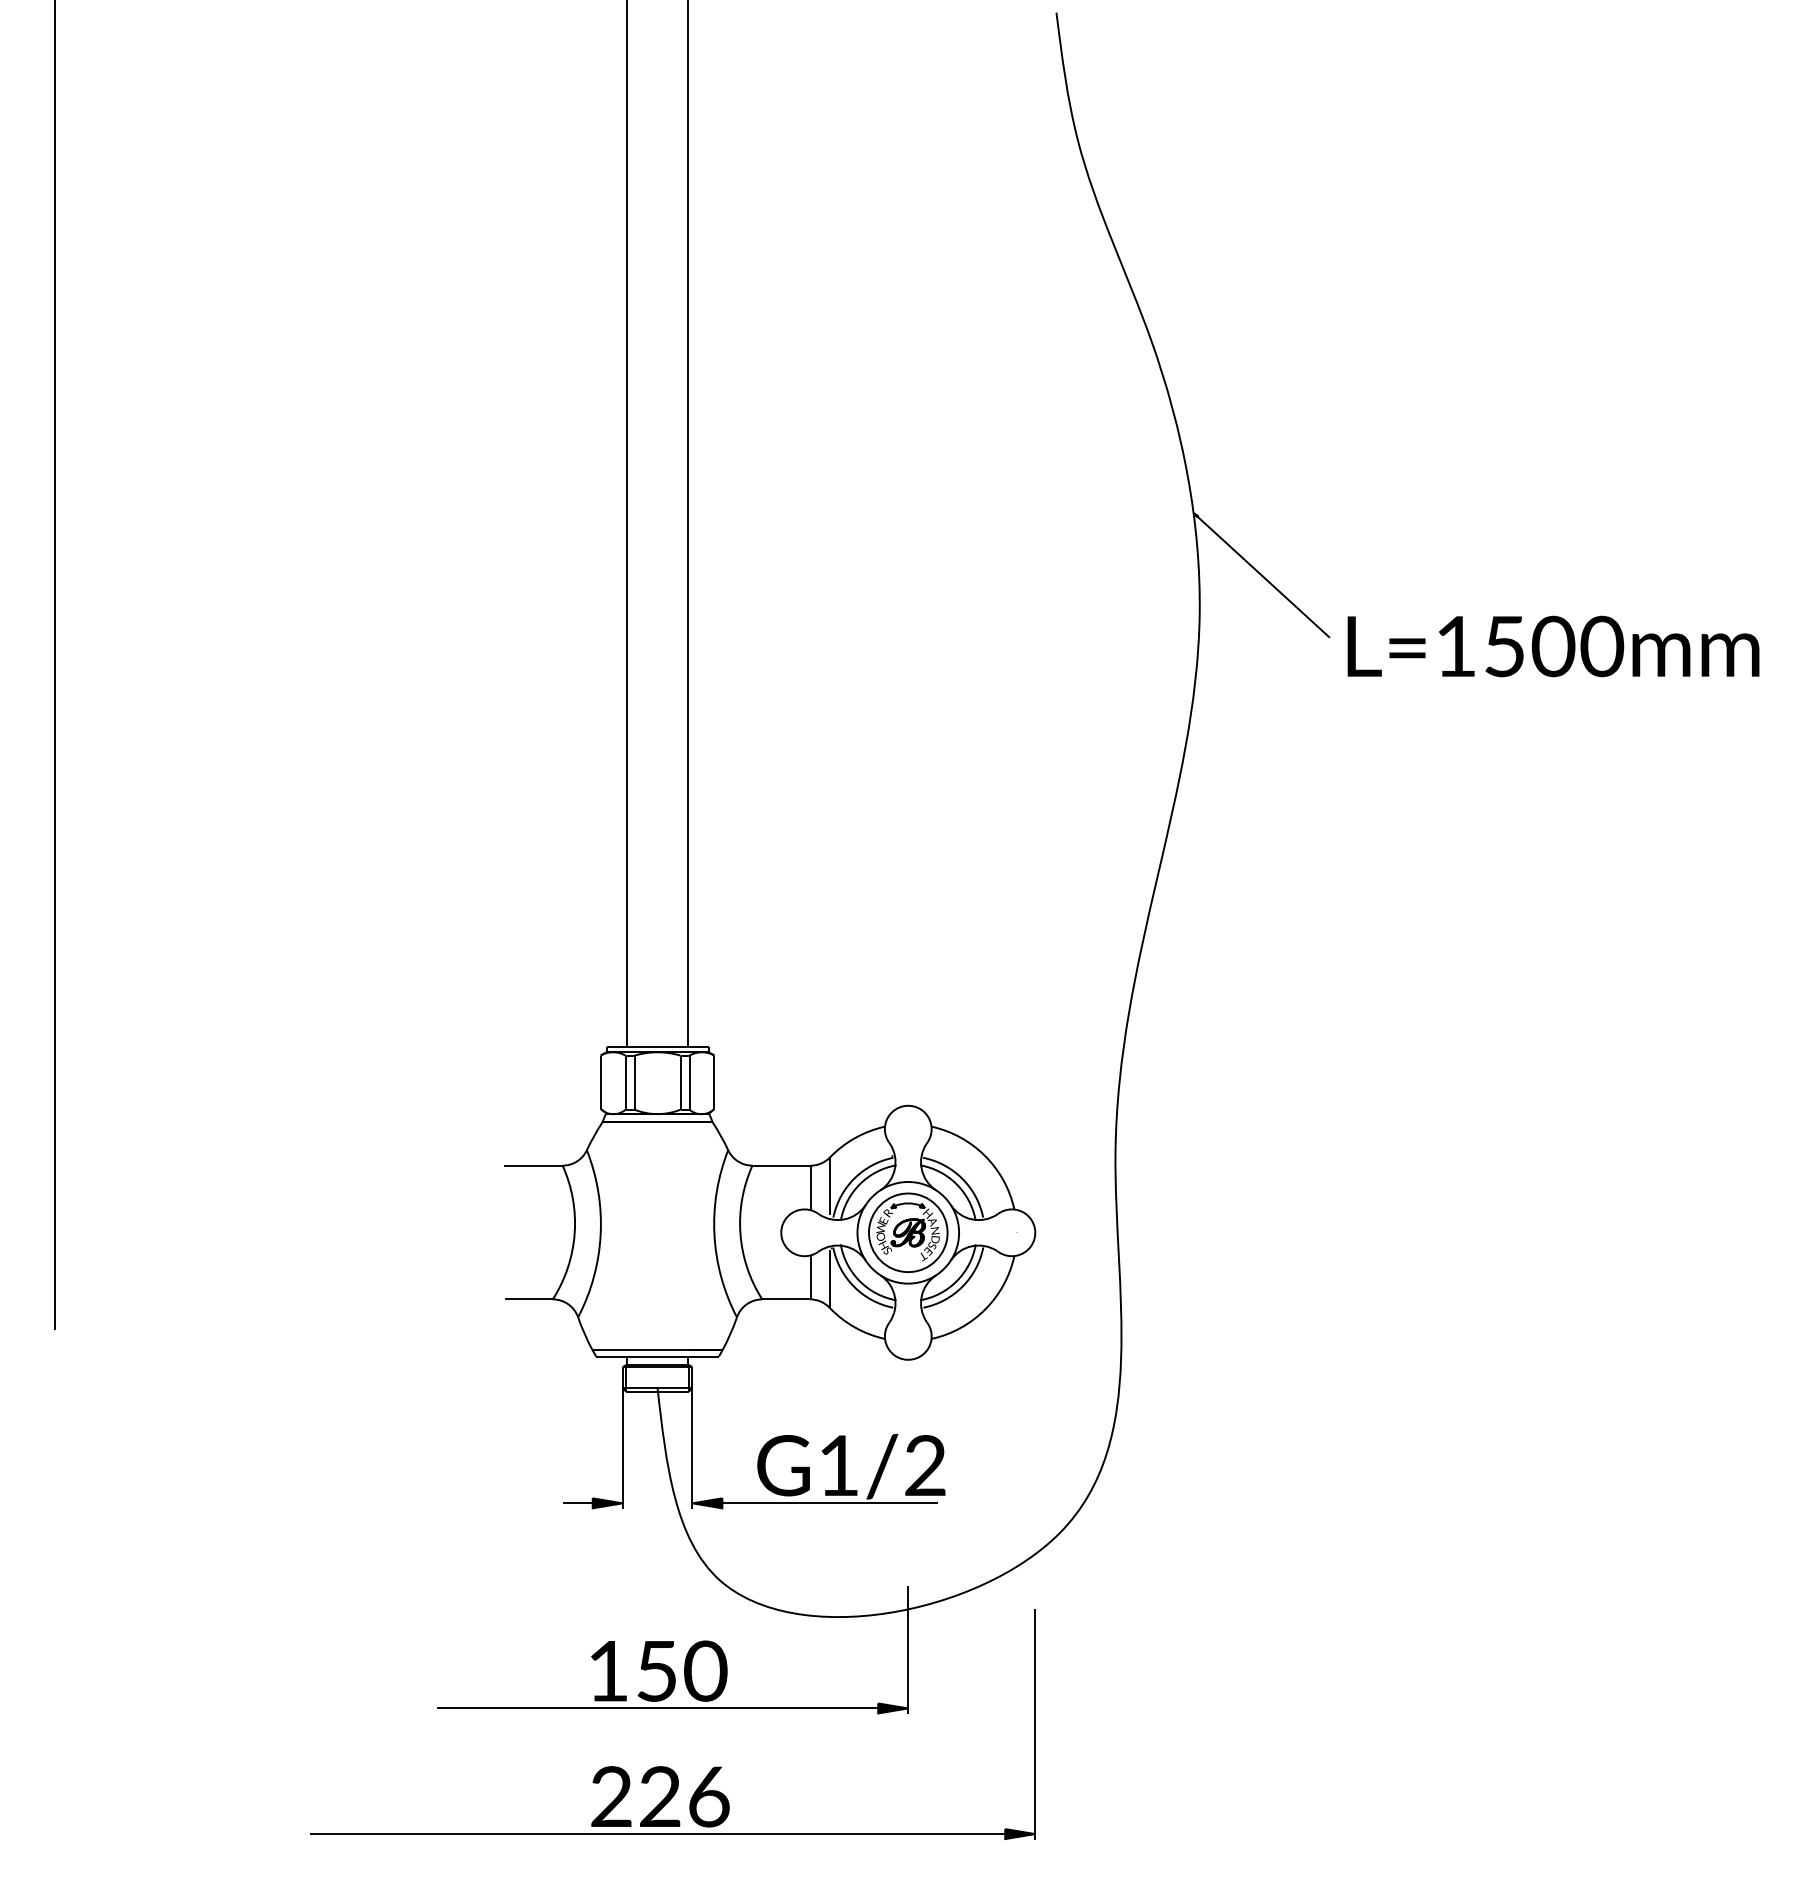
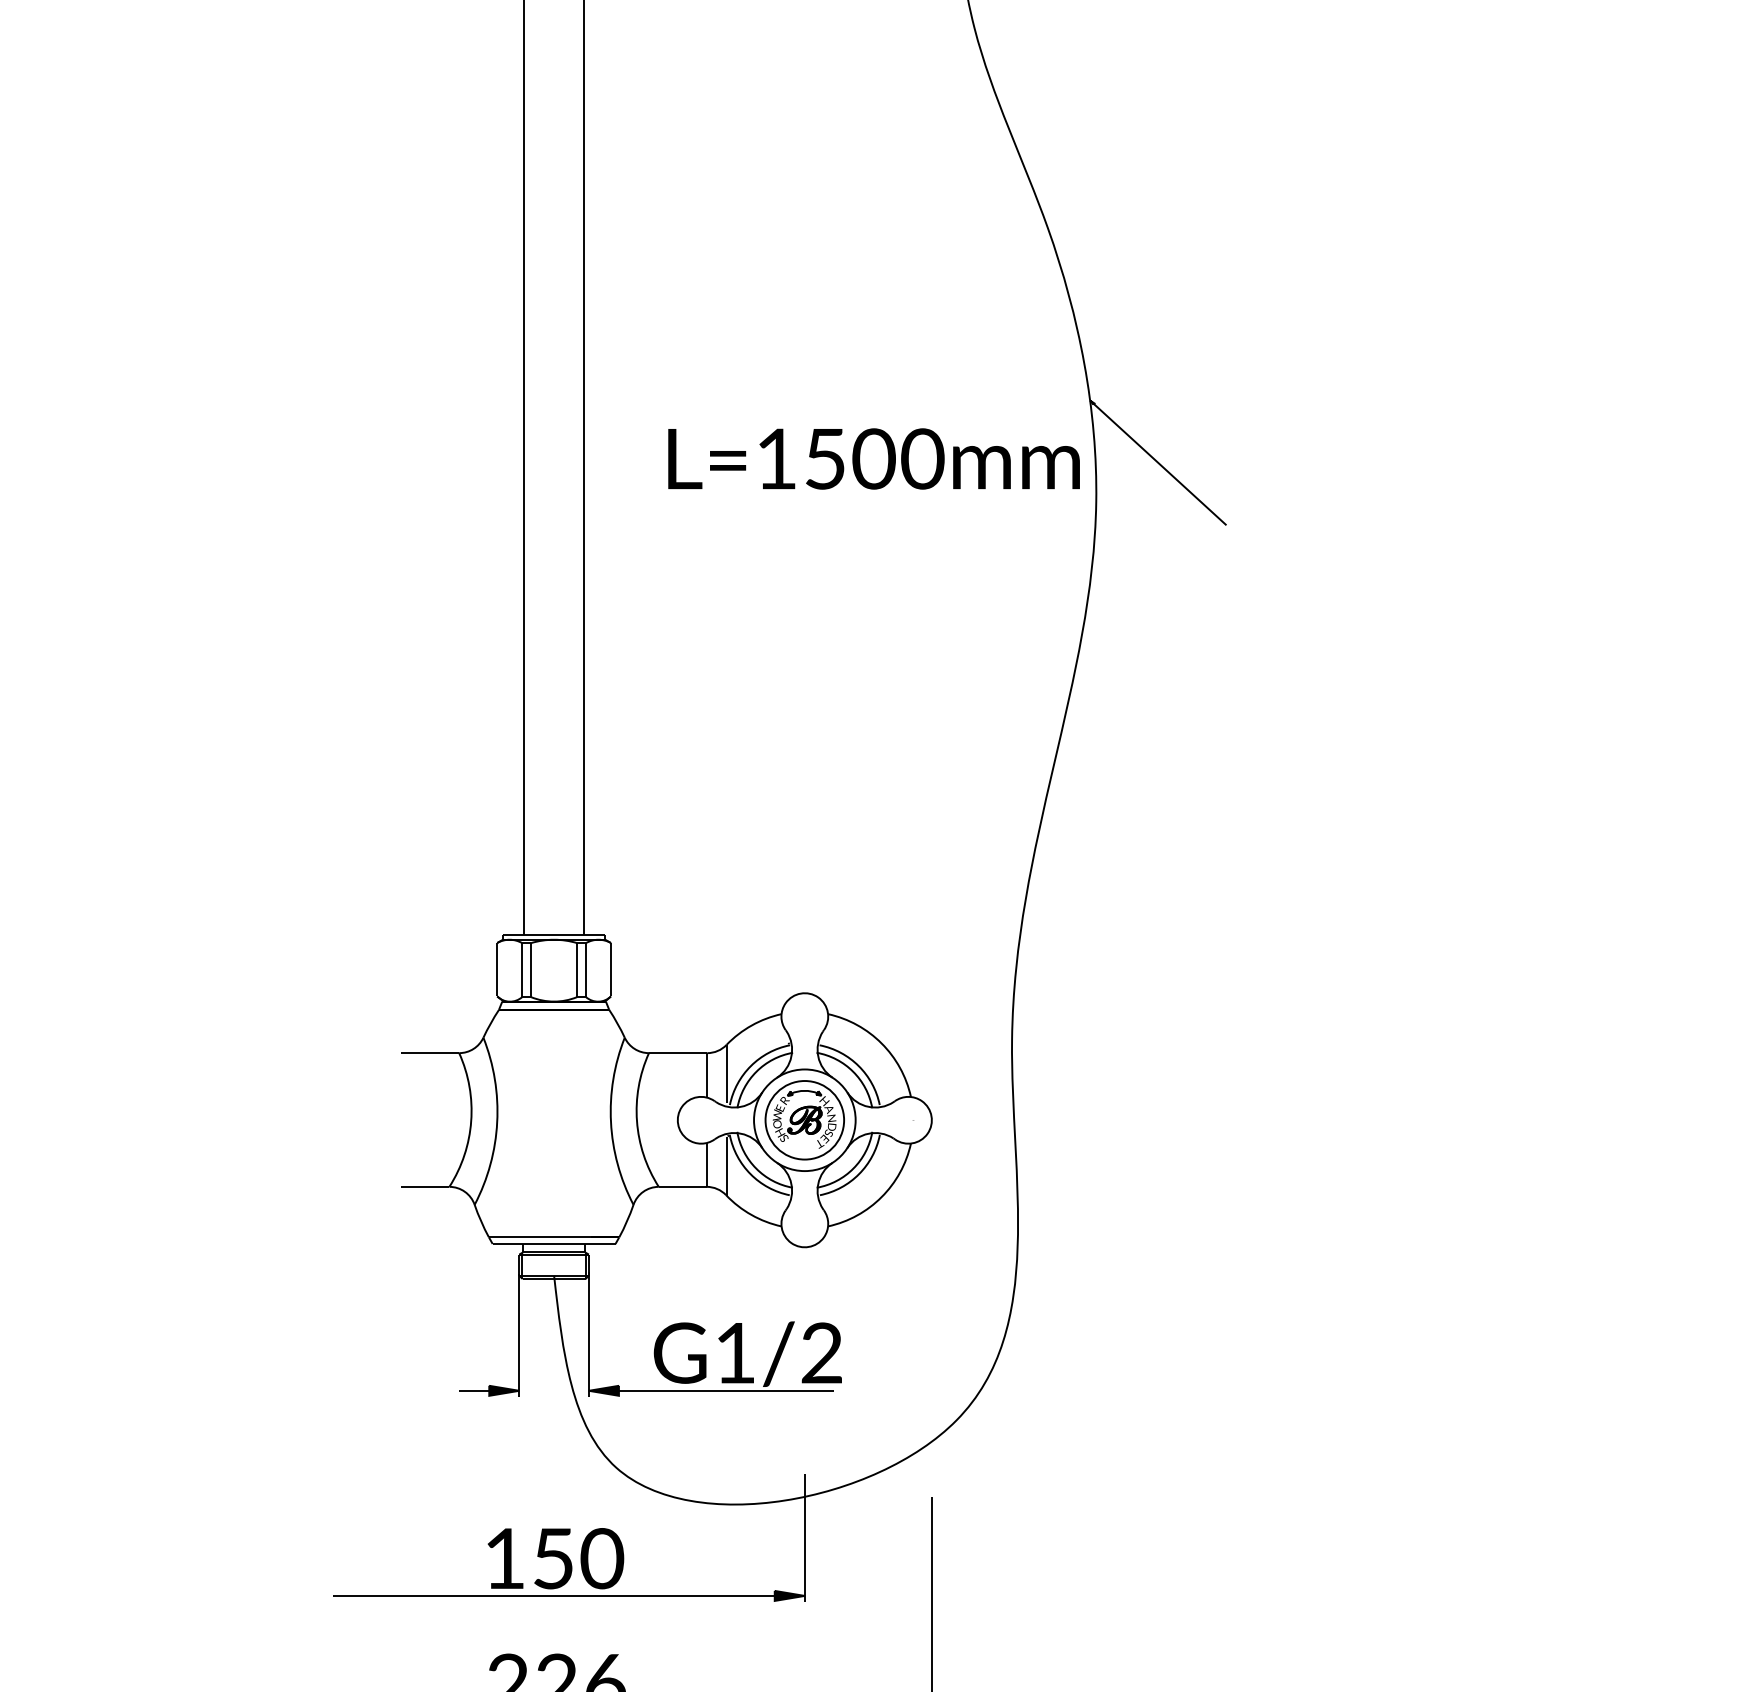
text: (1553, 646) -> (874, 458), moved

